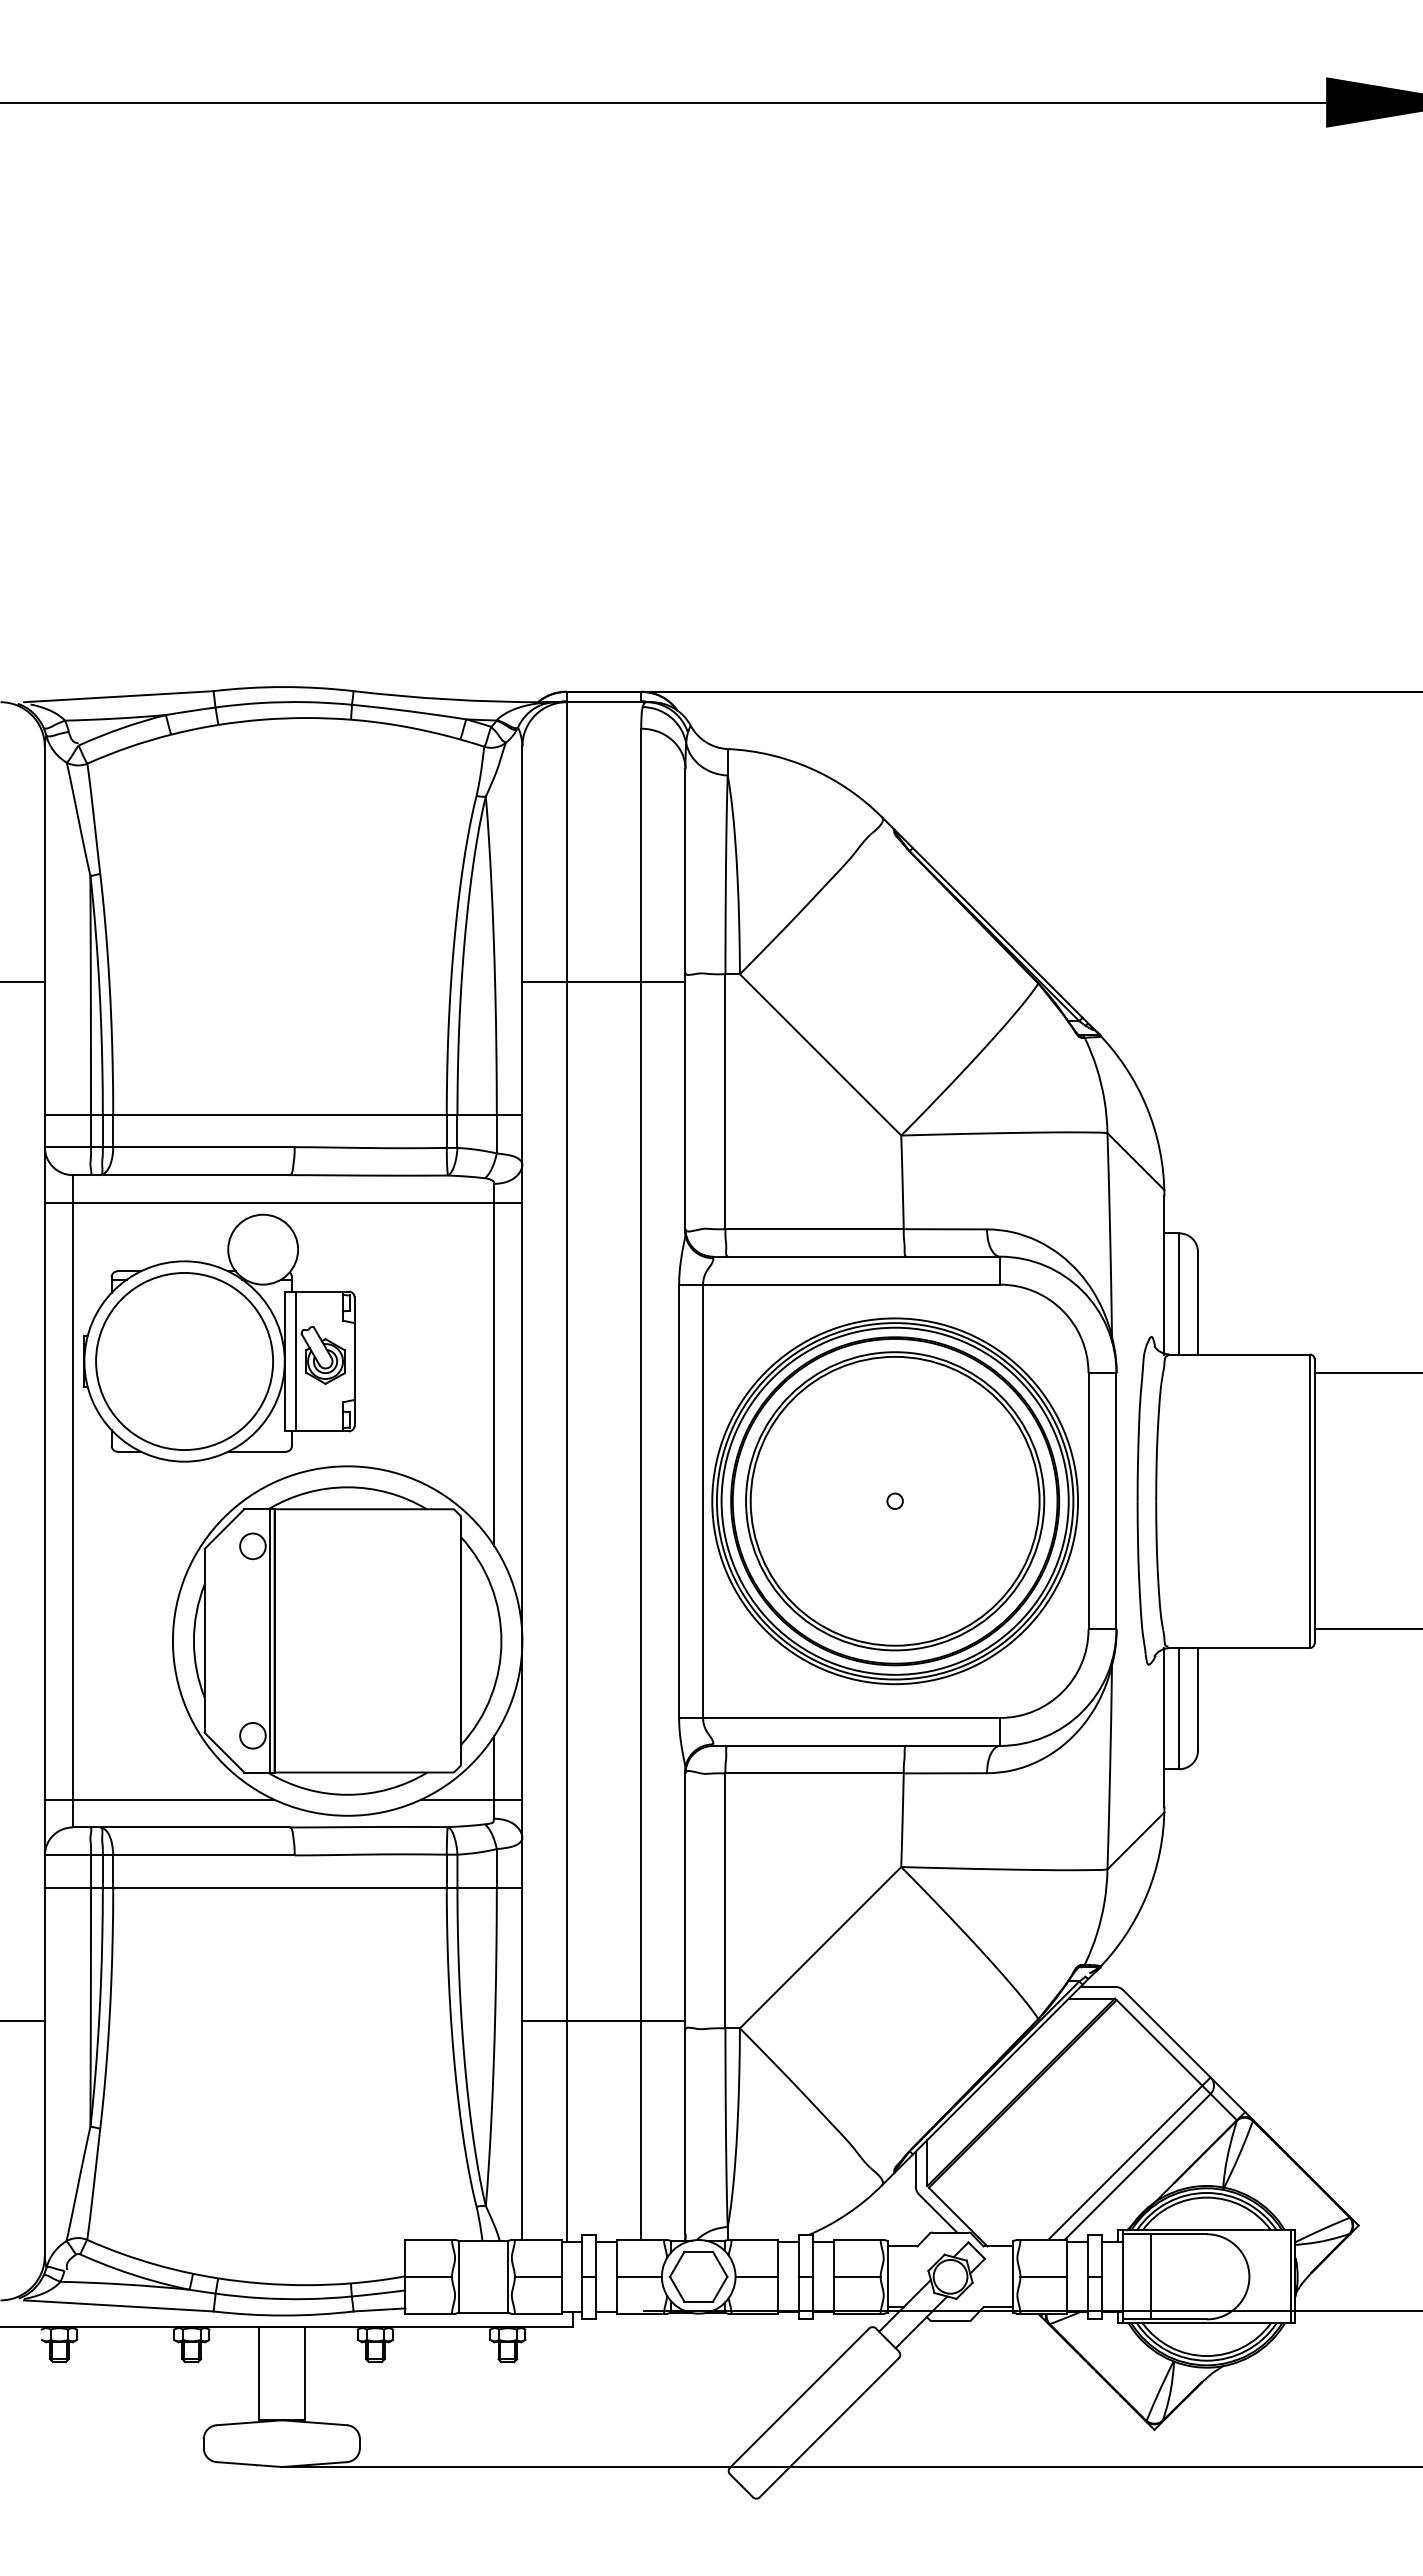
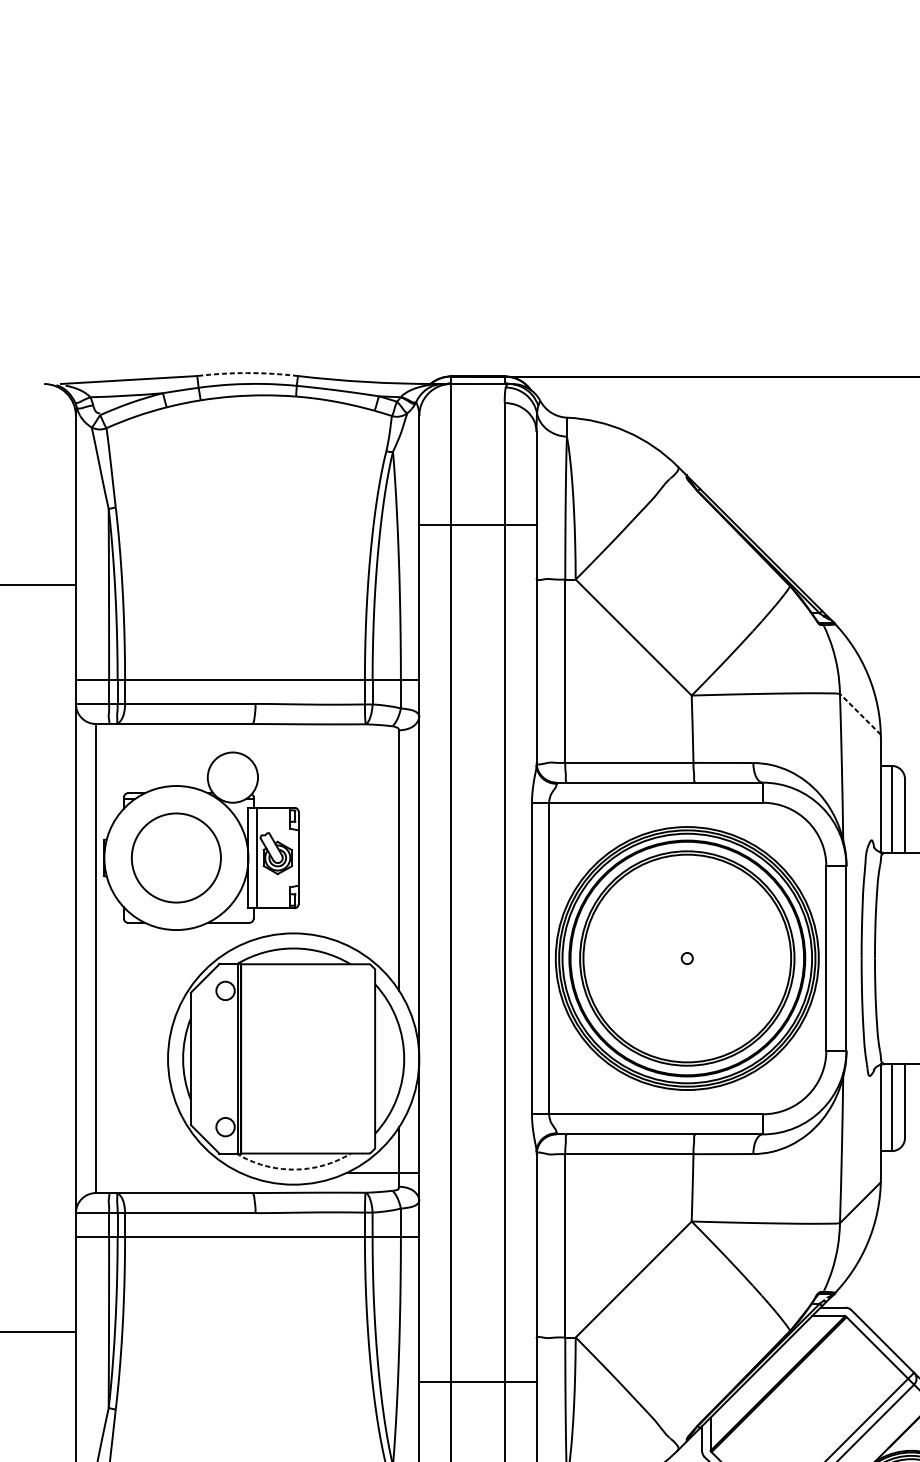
arc: (283, 687) -> (247, 373), solid -> dashed
line: (603, 981) -> (477, 525), moved
line: (1135, 1161) -> (860, 714), solid -> dashed
line: (283, 1203) -> (247, 744), removed
circle: (184, 1361) -> (176, 858), size x0.7
arc: (347, 1794) -> (293, 1169), solid -> dashed
line: (158, 1799) -> (157, 1172), removed
line: (603, 2020) -> (477, 1382), moved

